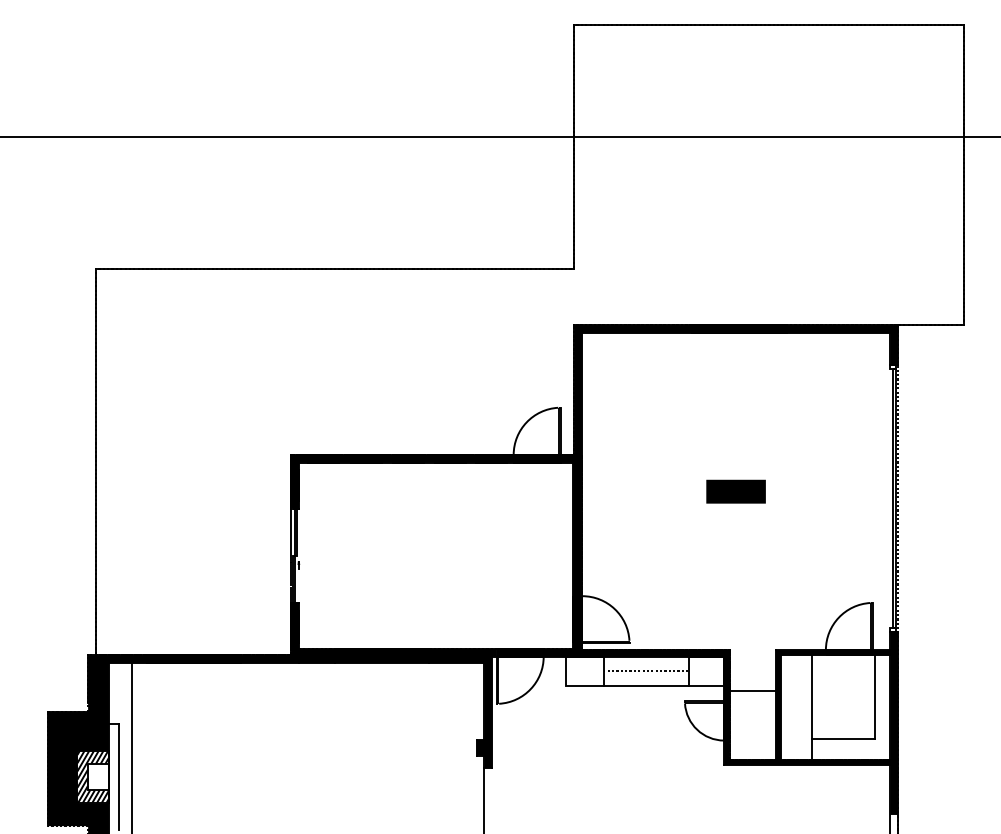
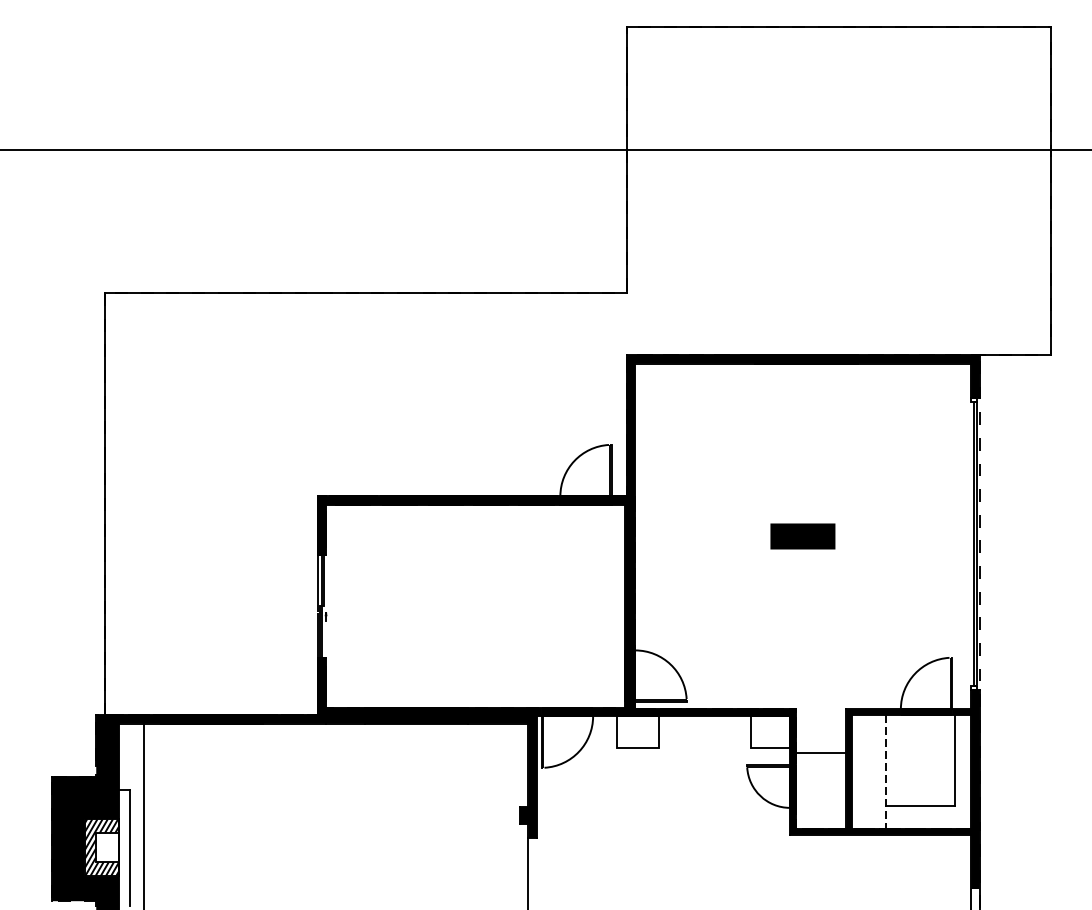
line: (645, 671) -> (704, 732), removed
line: (645, 685) -> (704, 747), removed
line: (812, 708) -> (886, 772), solid -> dashed

